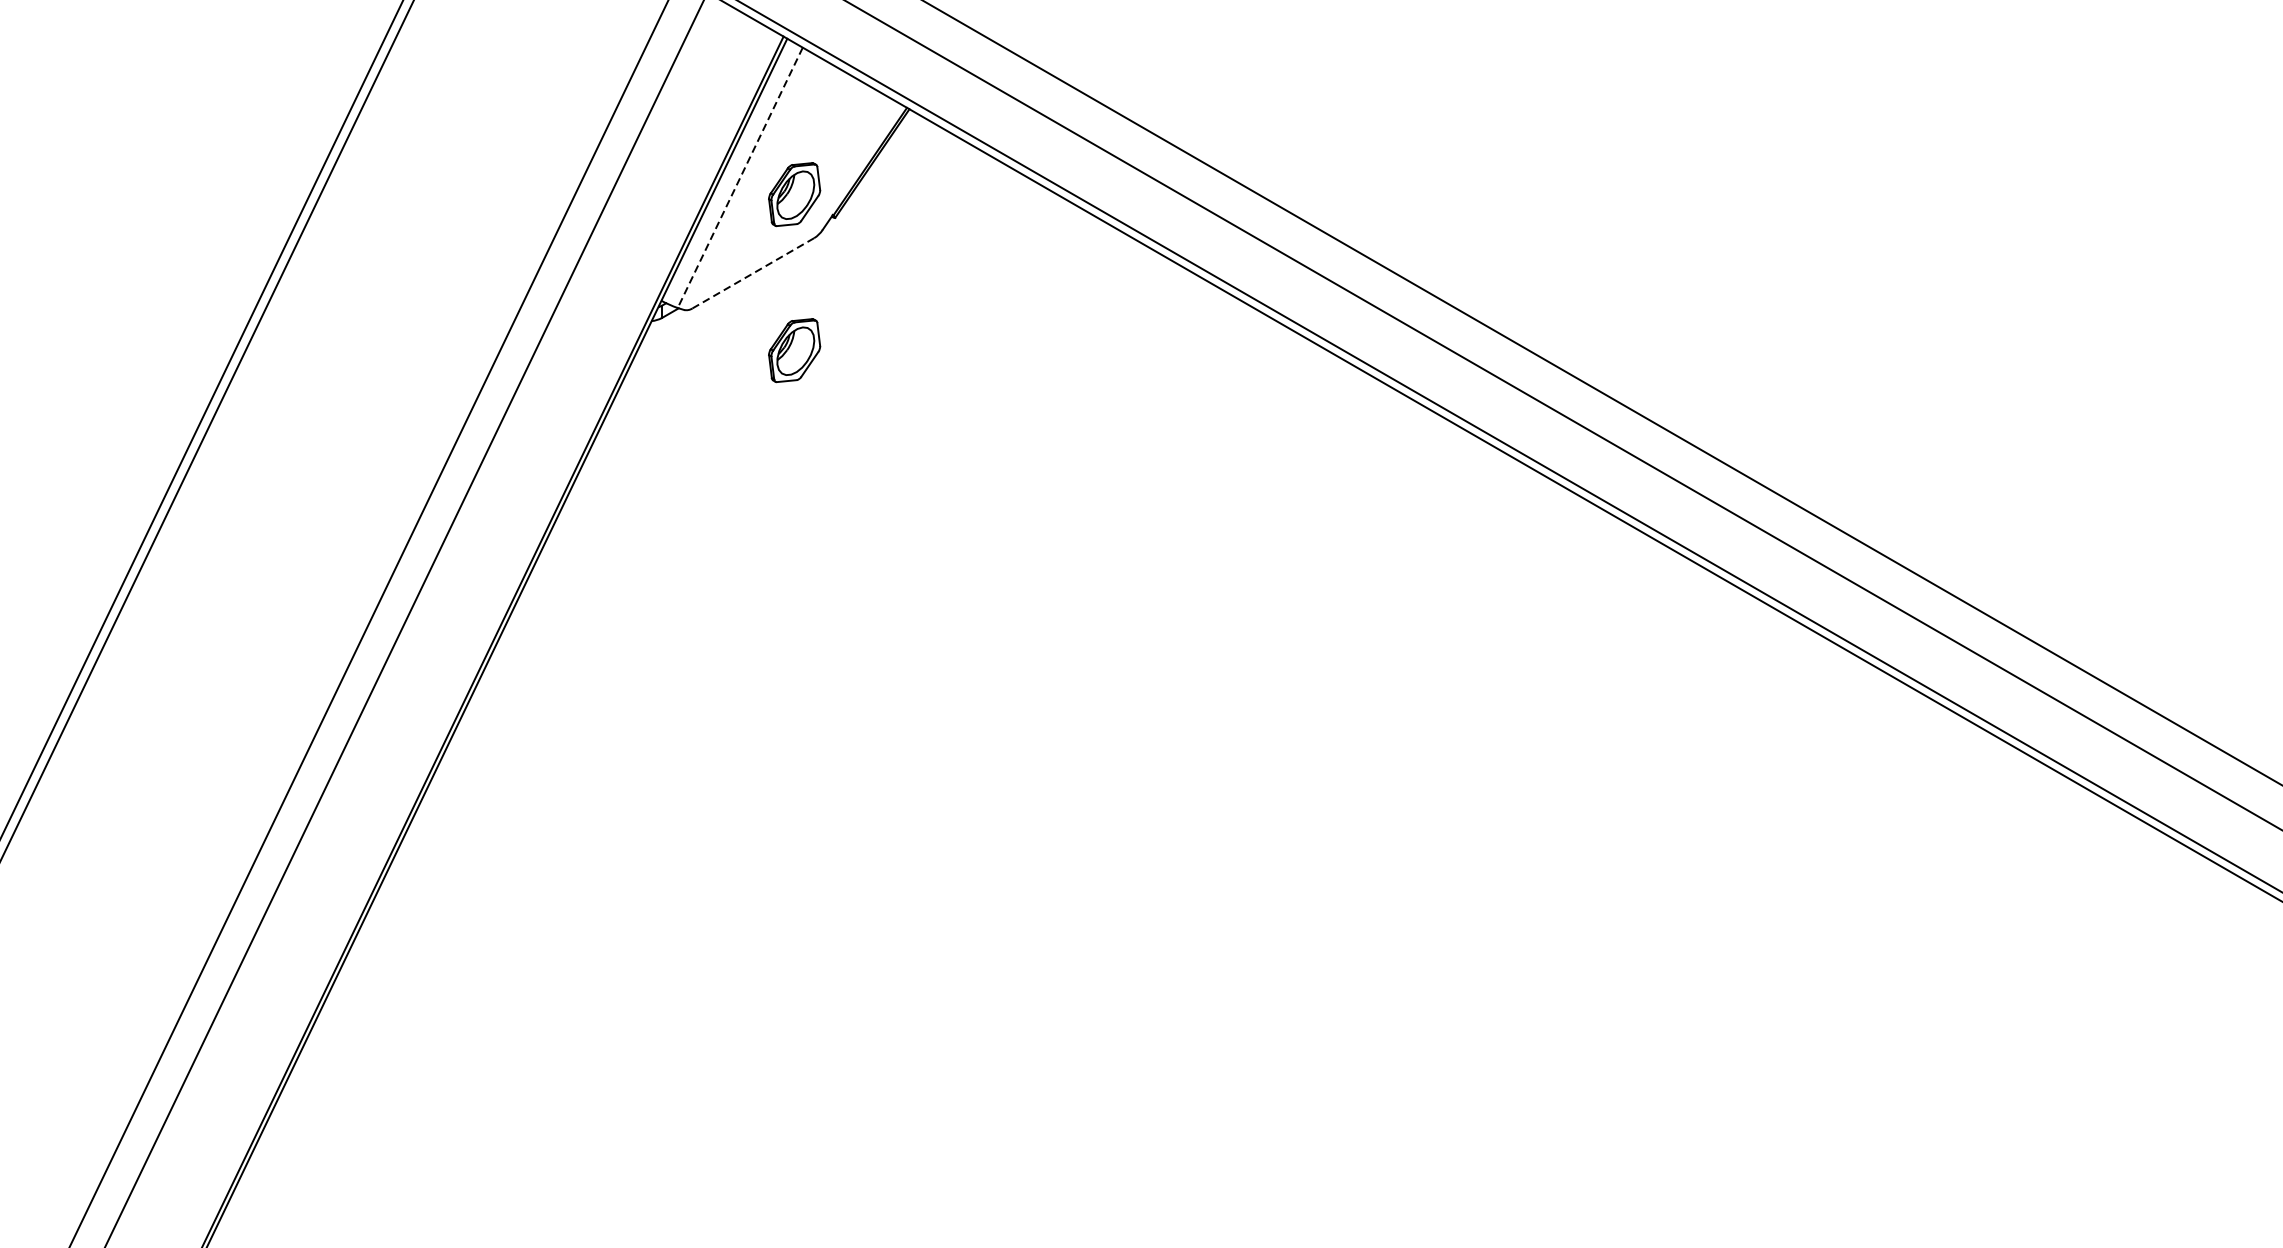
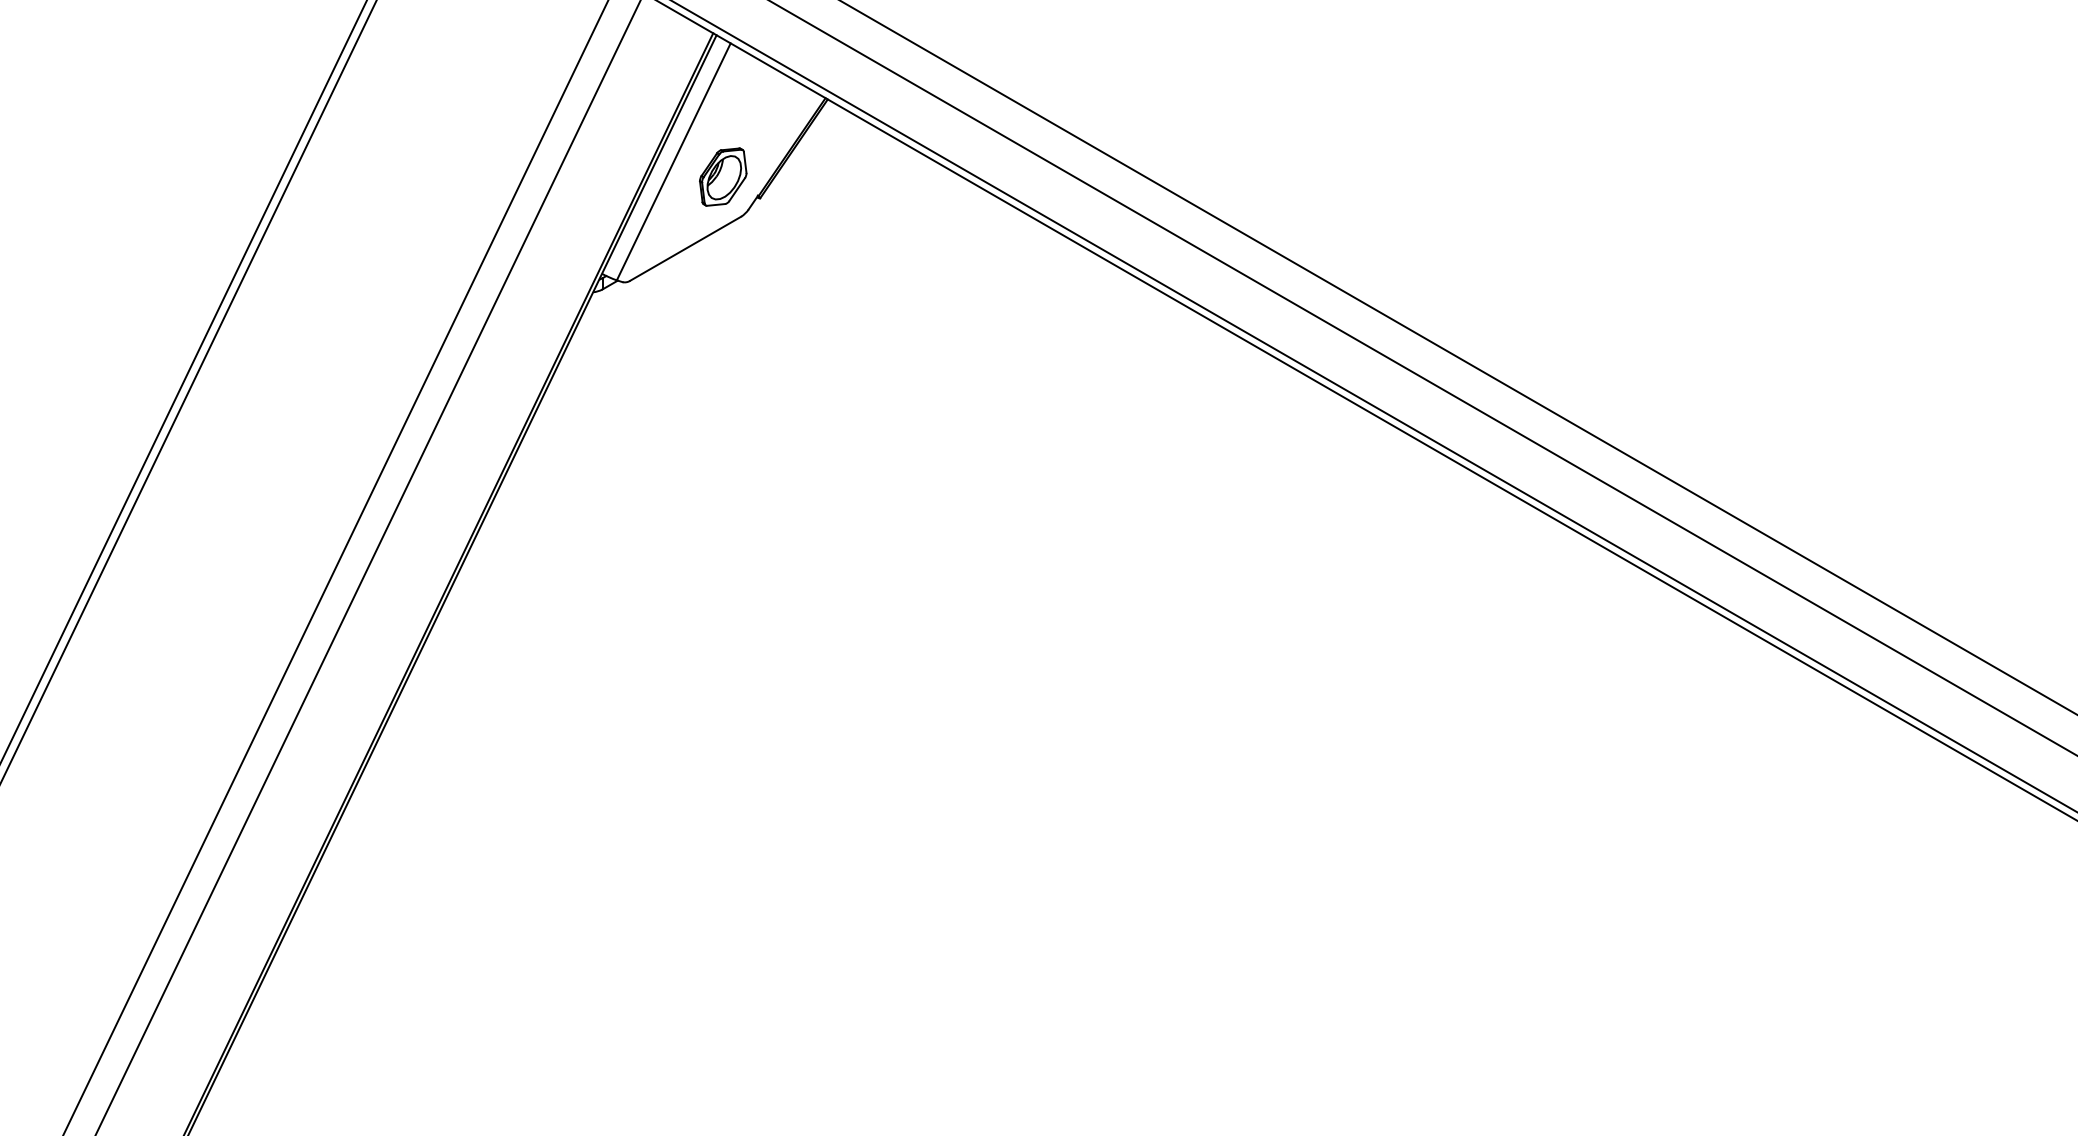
line: (739, 178) -> (673, 162), dashed -> solid
line: (753, 272) -> (685, 248), dashed -> solid
part: (794, 349) -> (723, 318), removed

